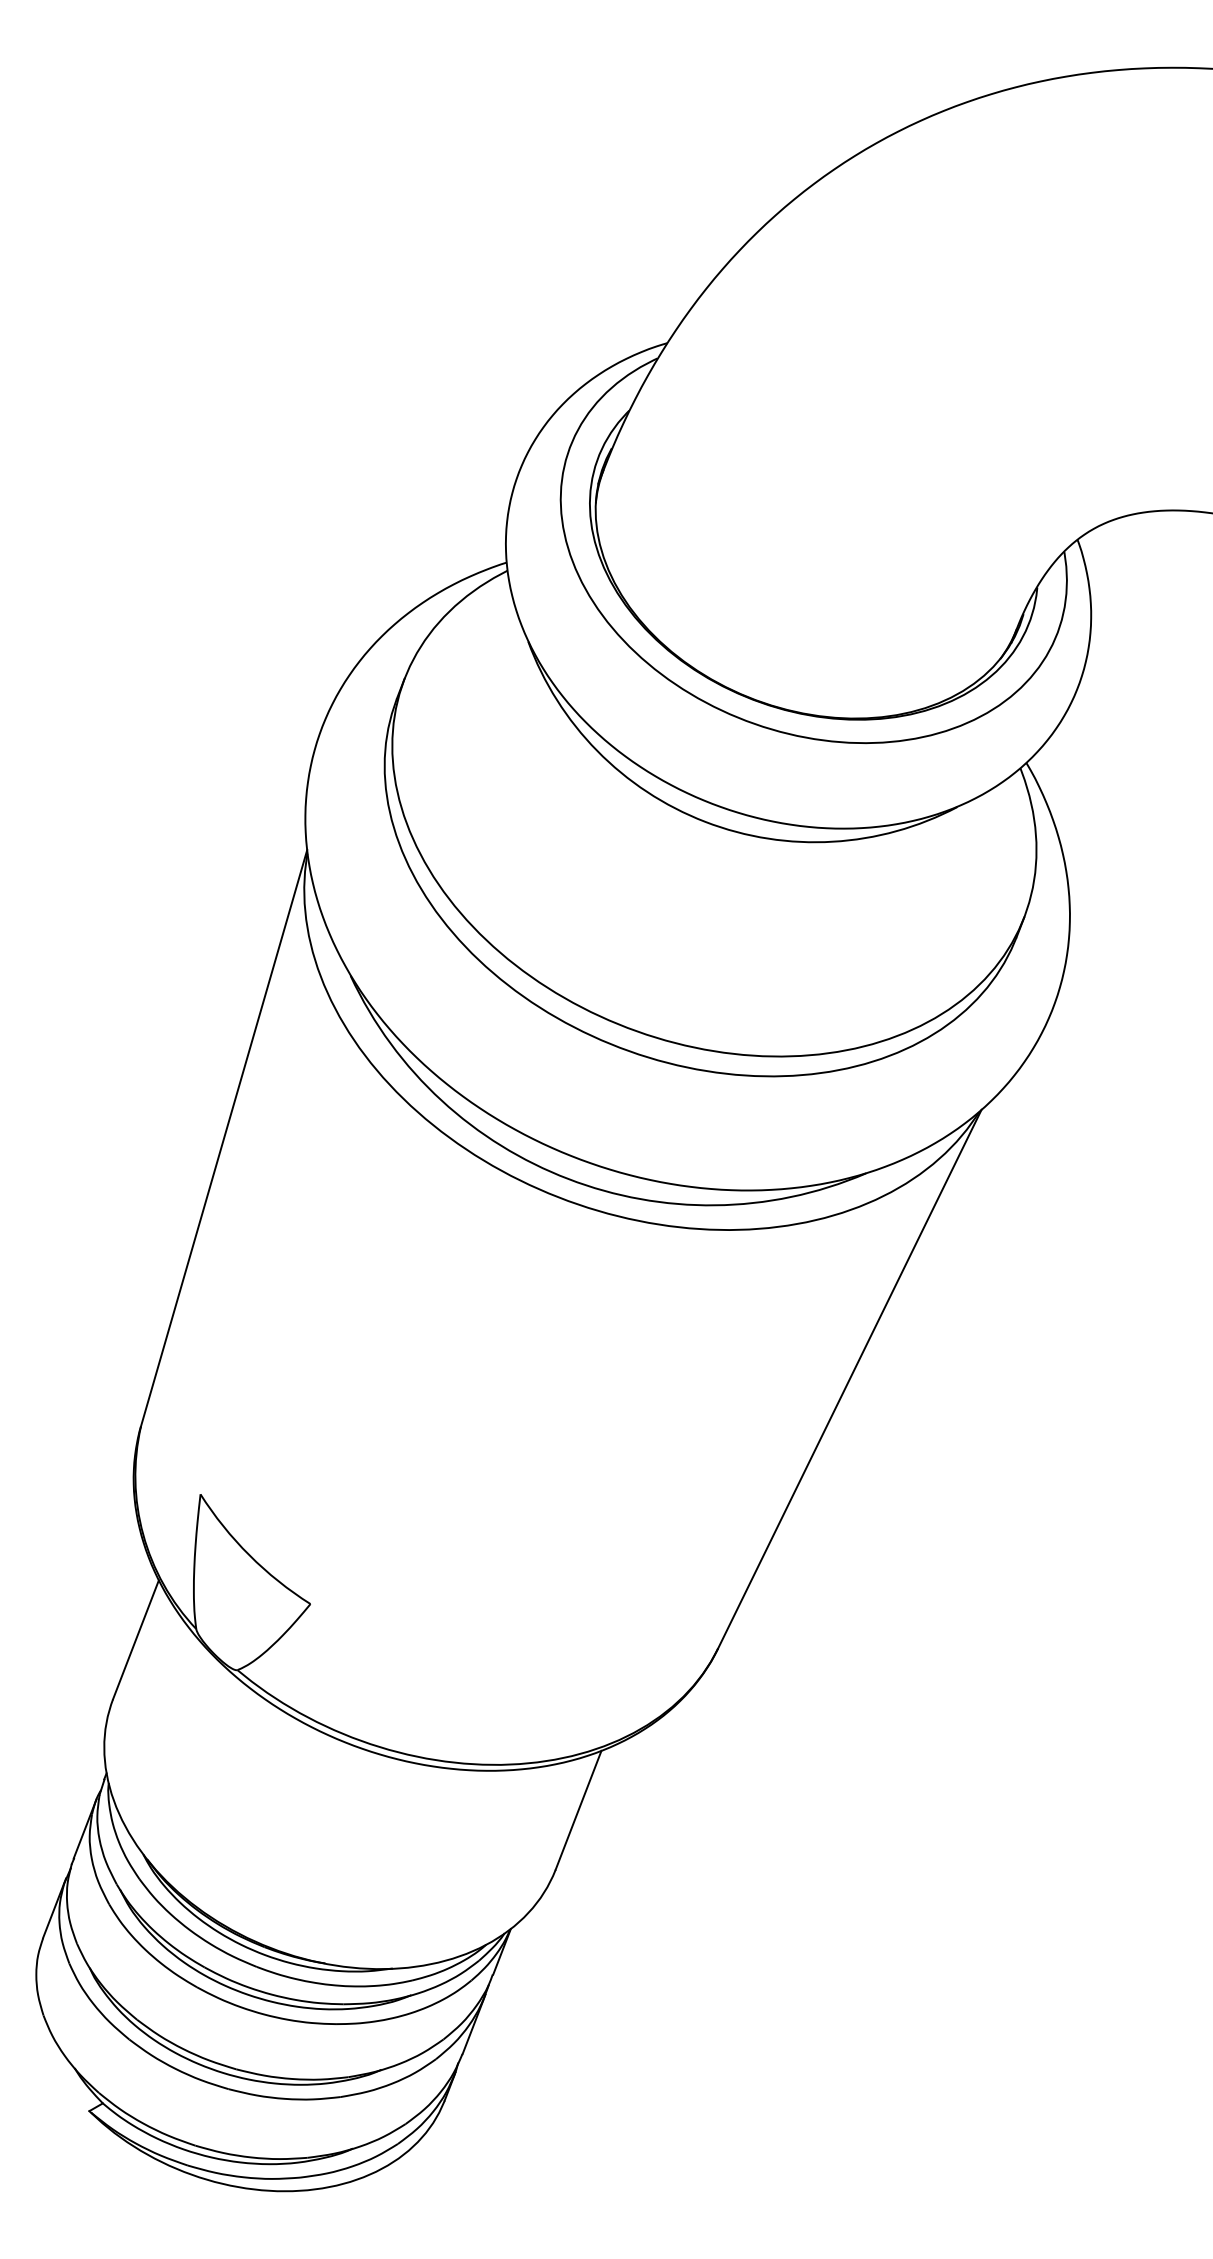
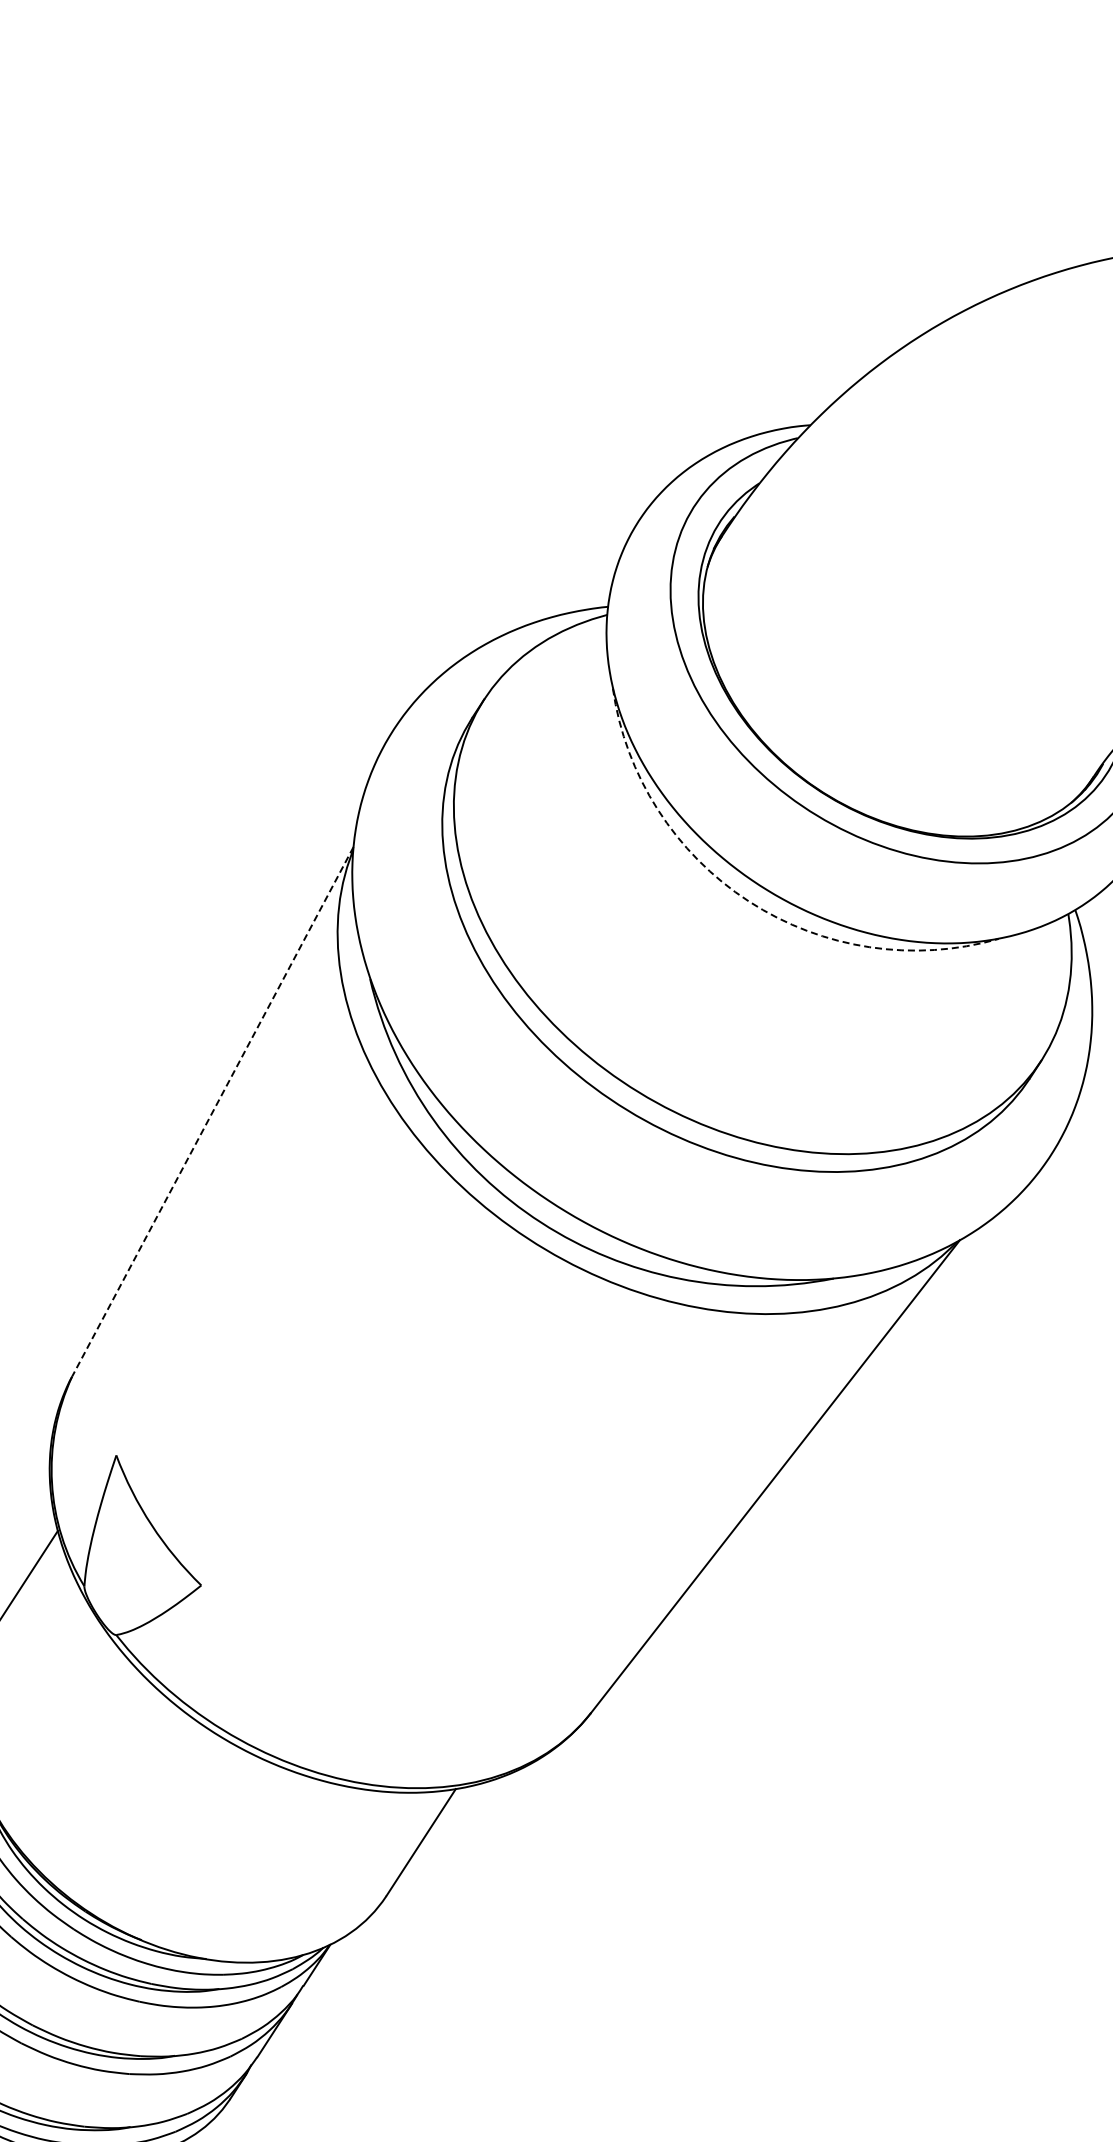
arc: (705, 821) -> (749, 901), solid -> dashed
line: (224, 1138) -> (213, 1112), solid -> dashed

